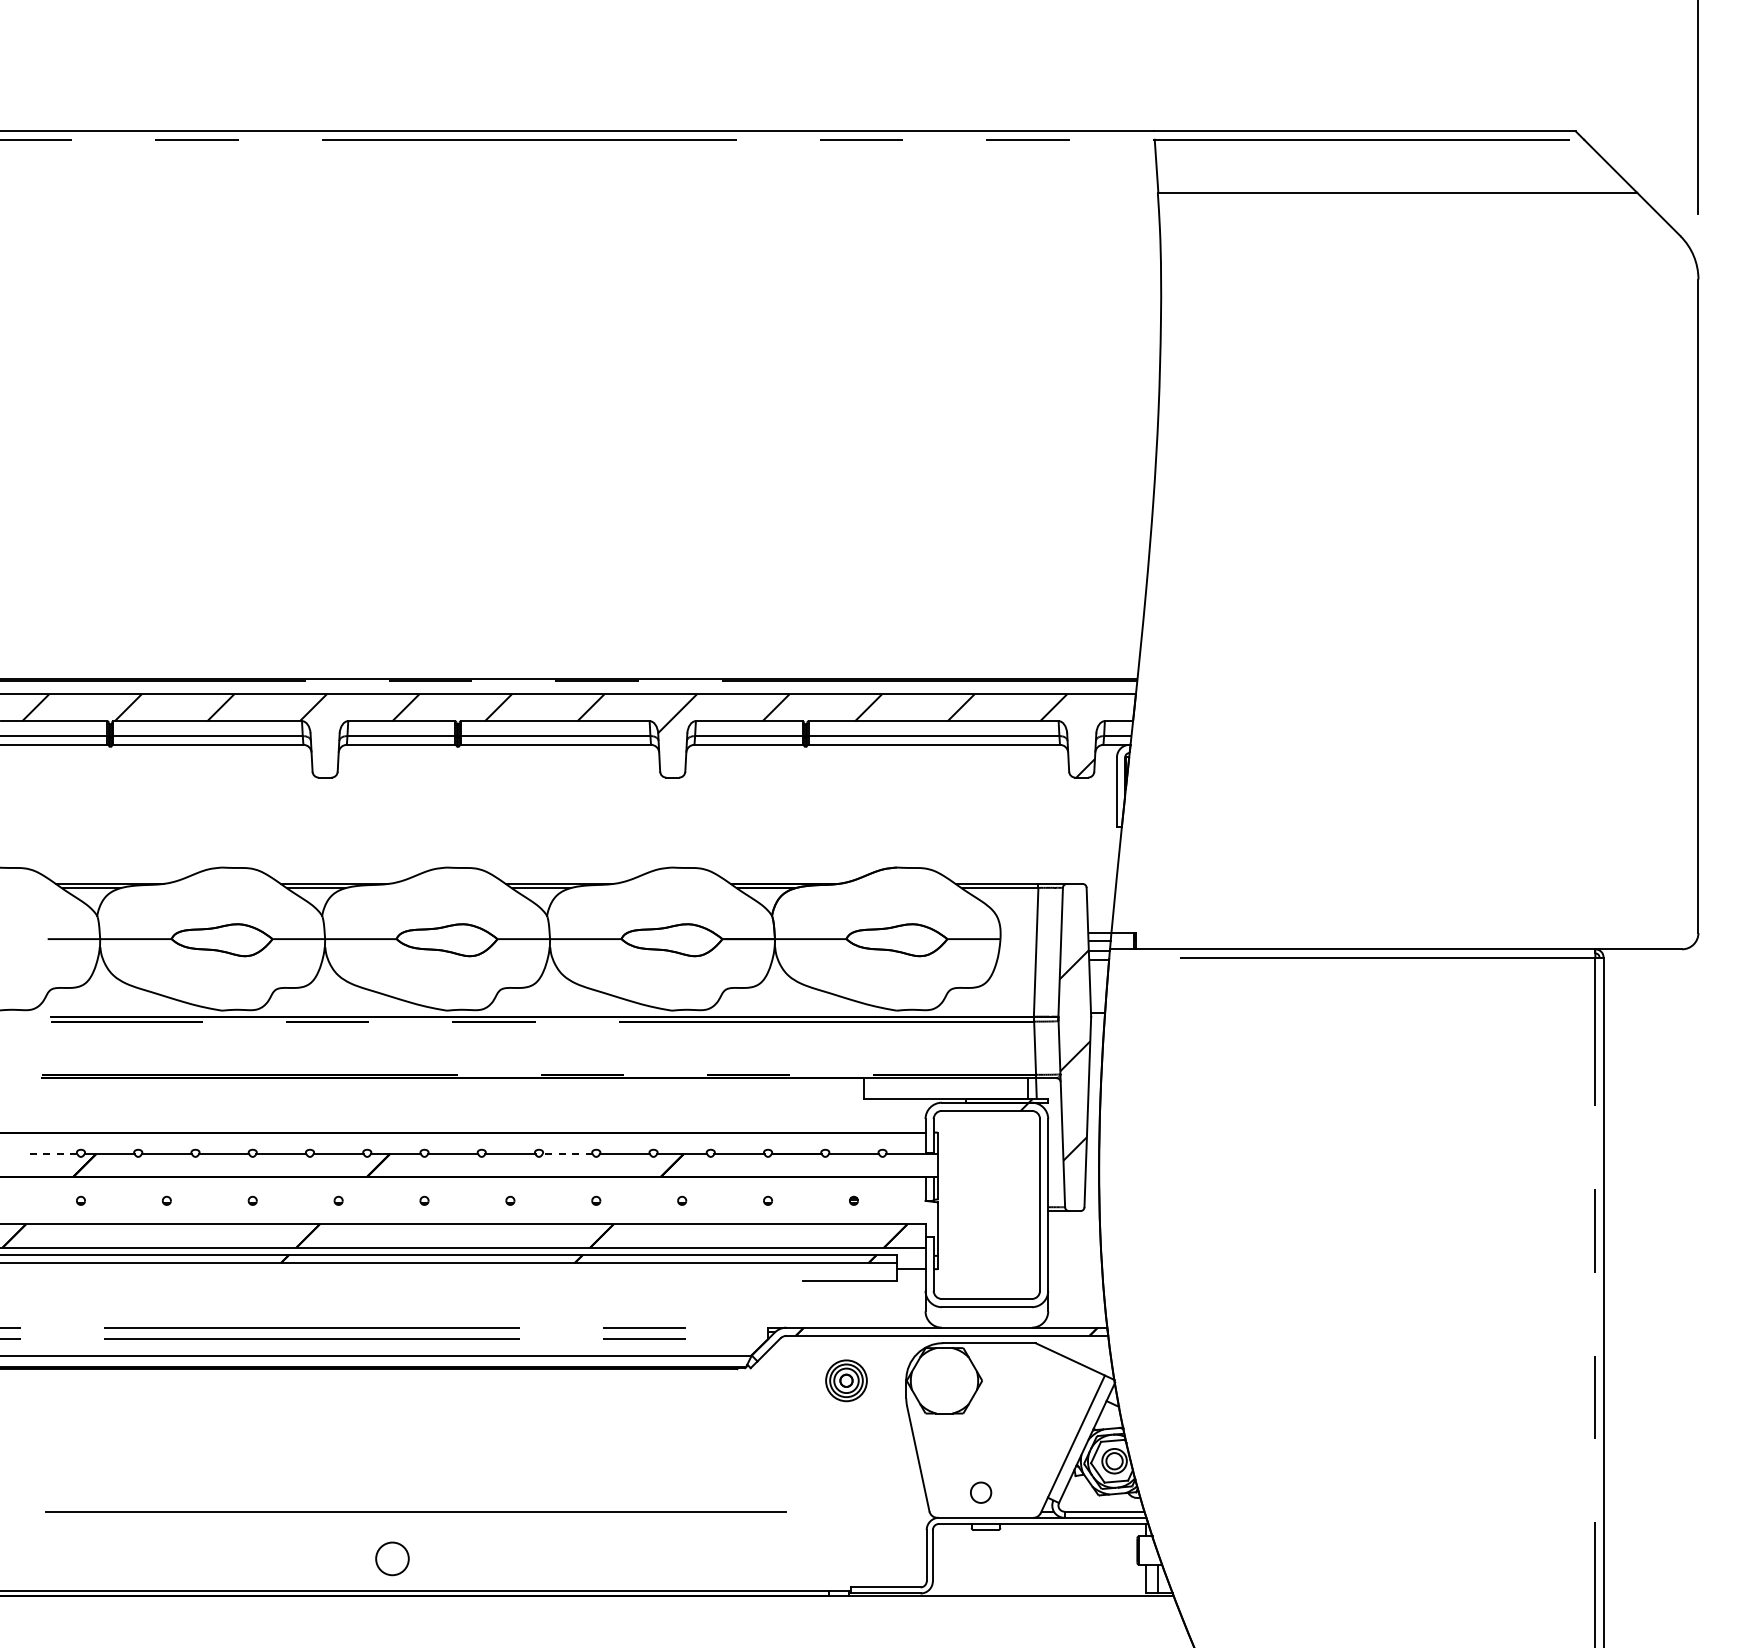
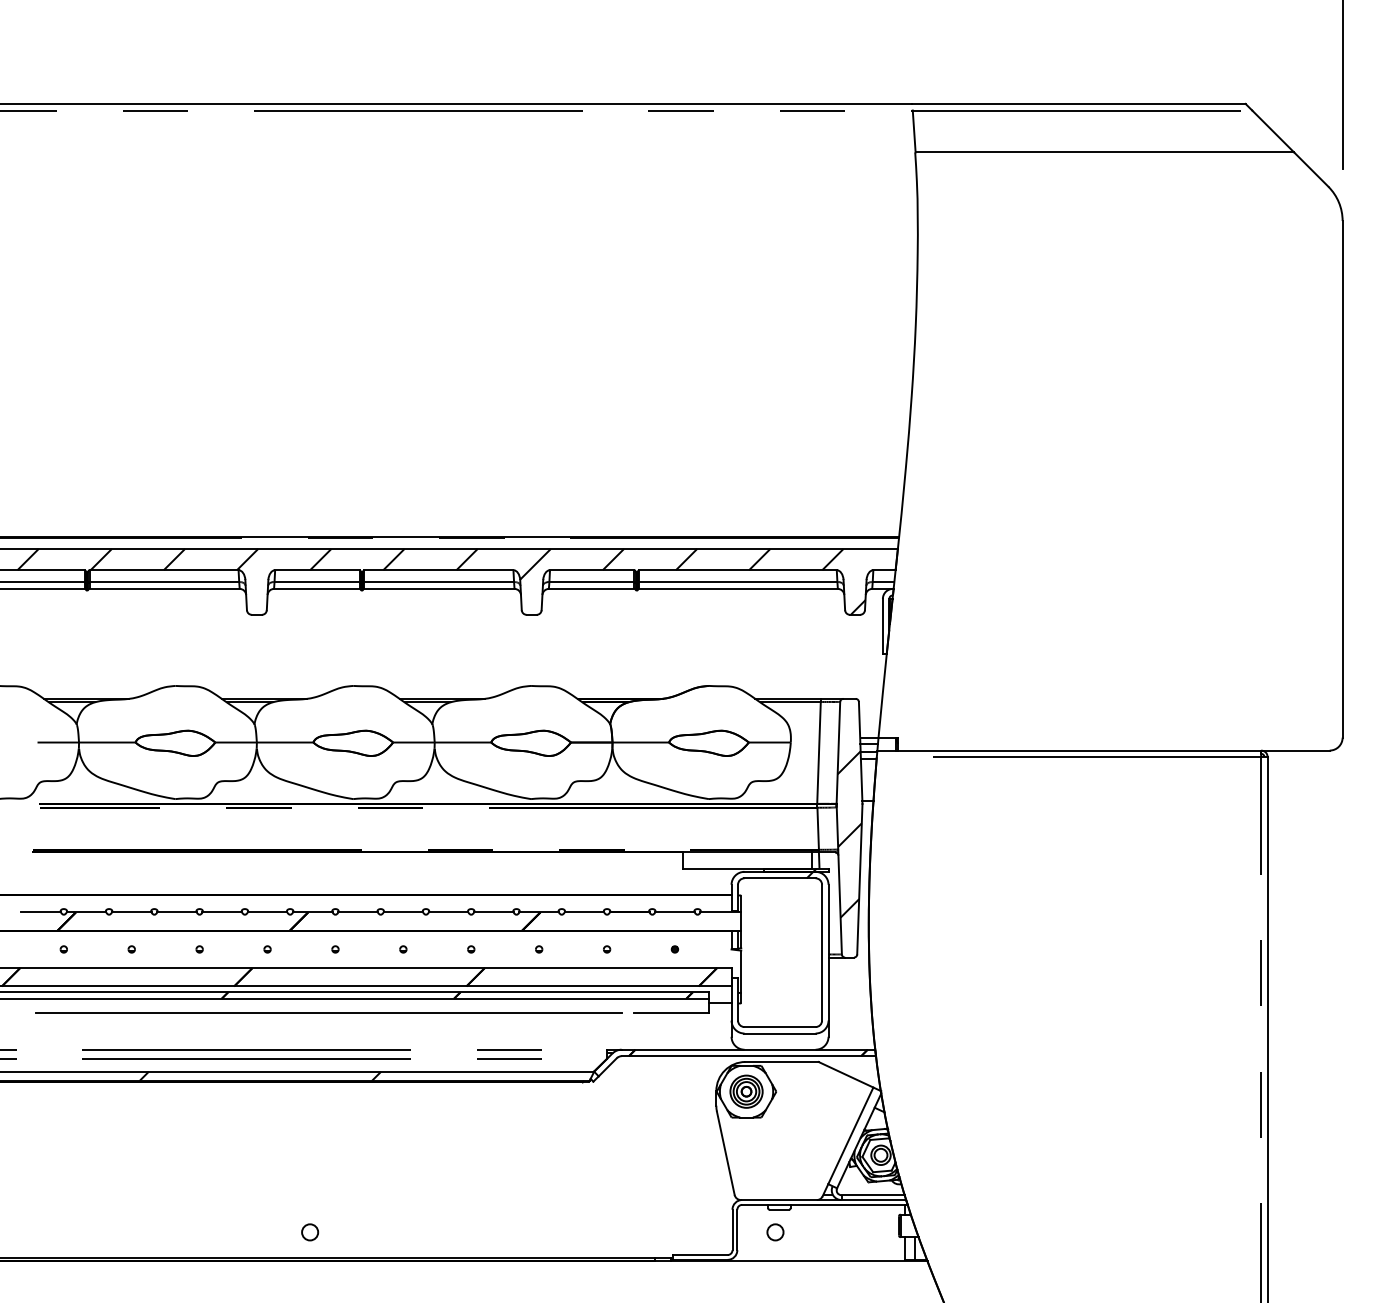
line: (51, 1154) -> (40, 912), dashed -> solid
line: (567, 1154) -> (448, 912), dashed -> solid
hatch: (329, 1361) -> (260, 1076), added
part: (846, 1380) -> (746, 1091), moved
circle: (981, 1492) -> (775, 1232), moved
line: (415, 1511) -> (328, 1012), moved
circle: (392, 1558) -> (310, 1232), size x0.62

